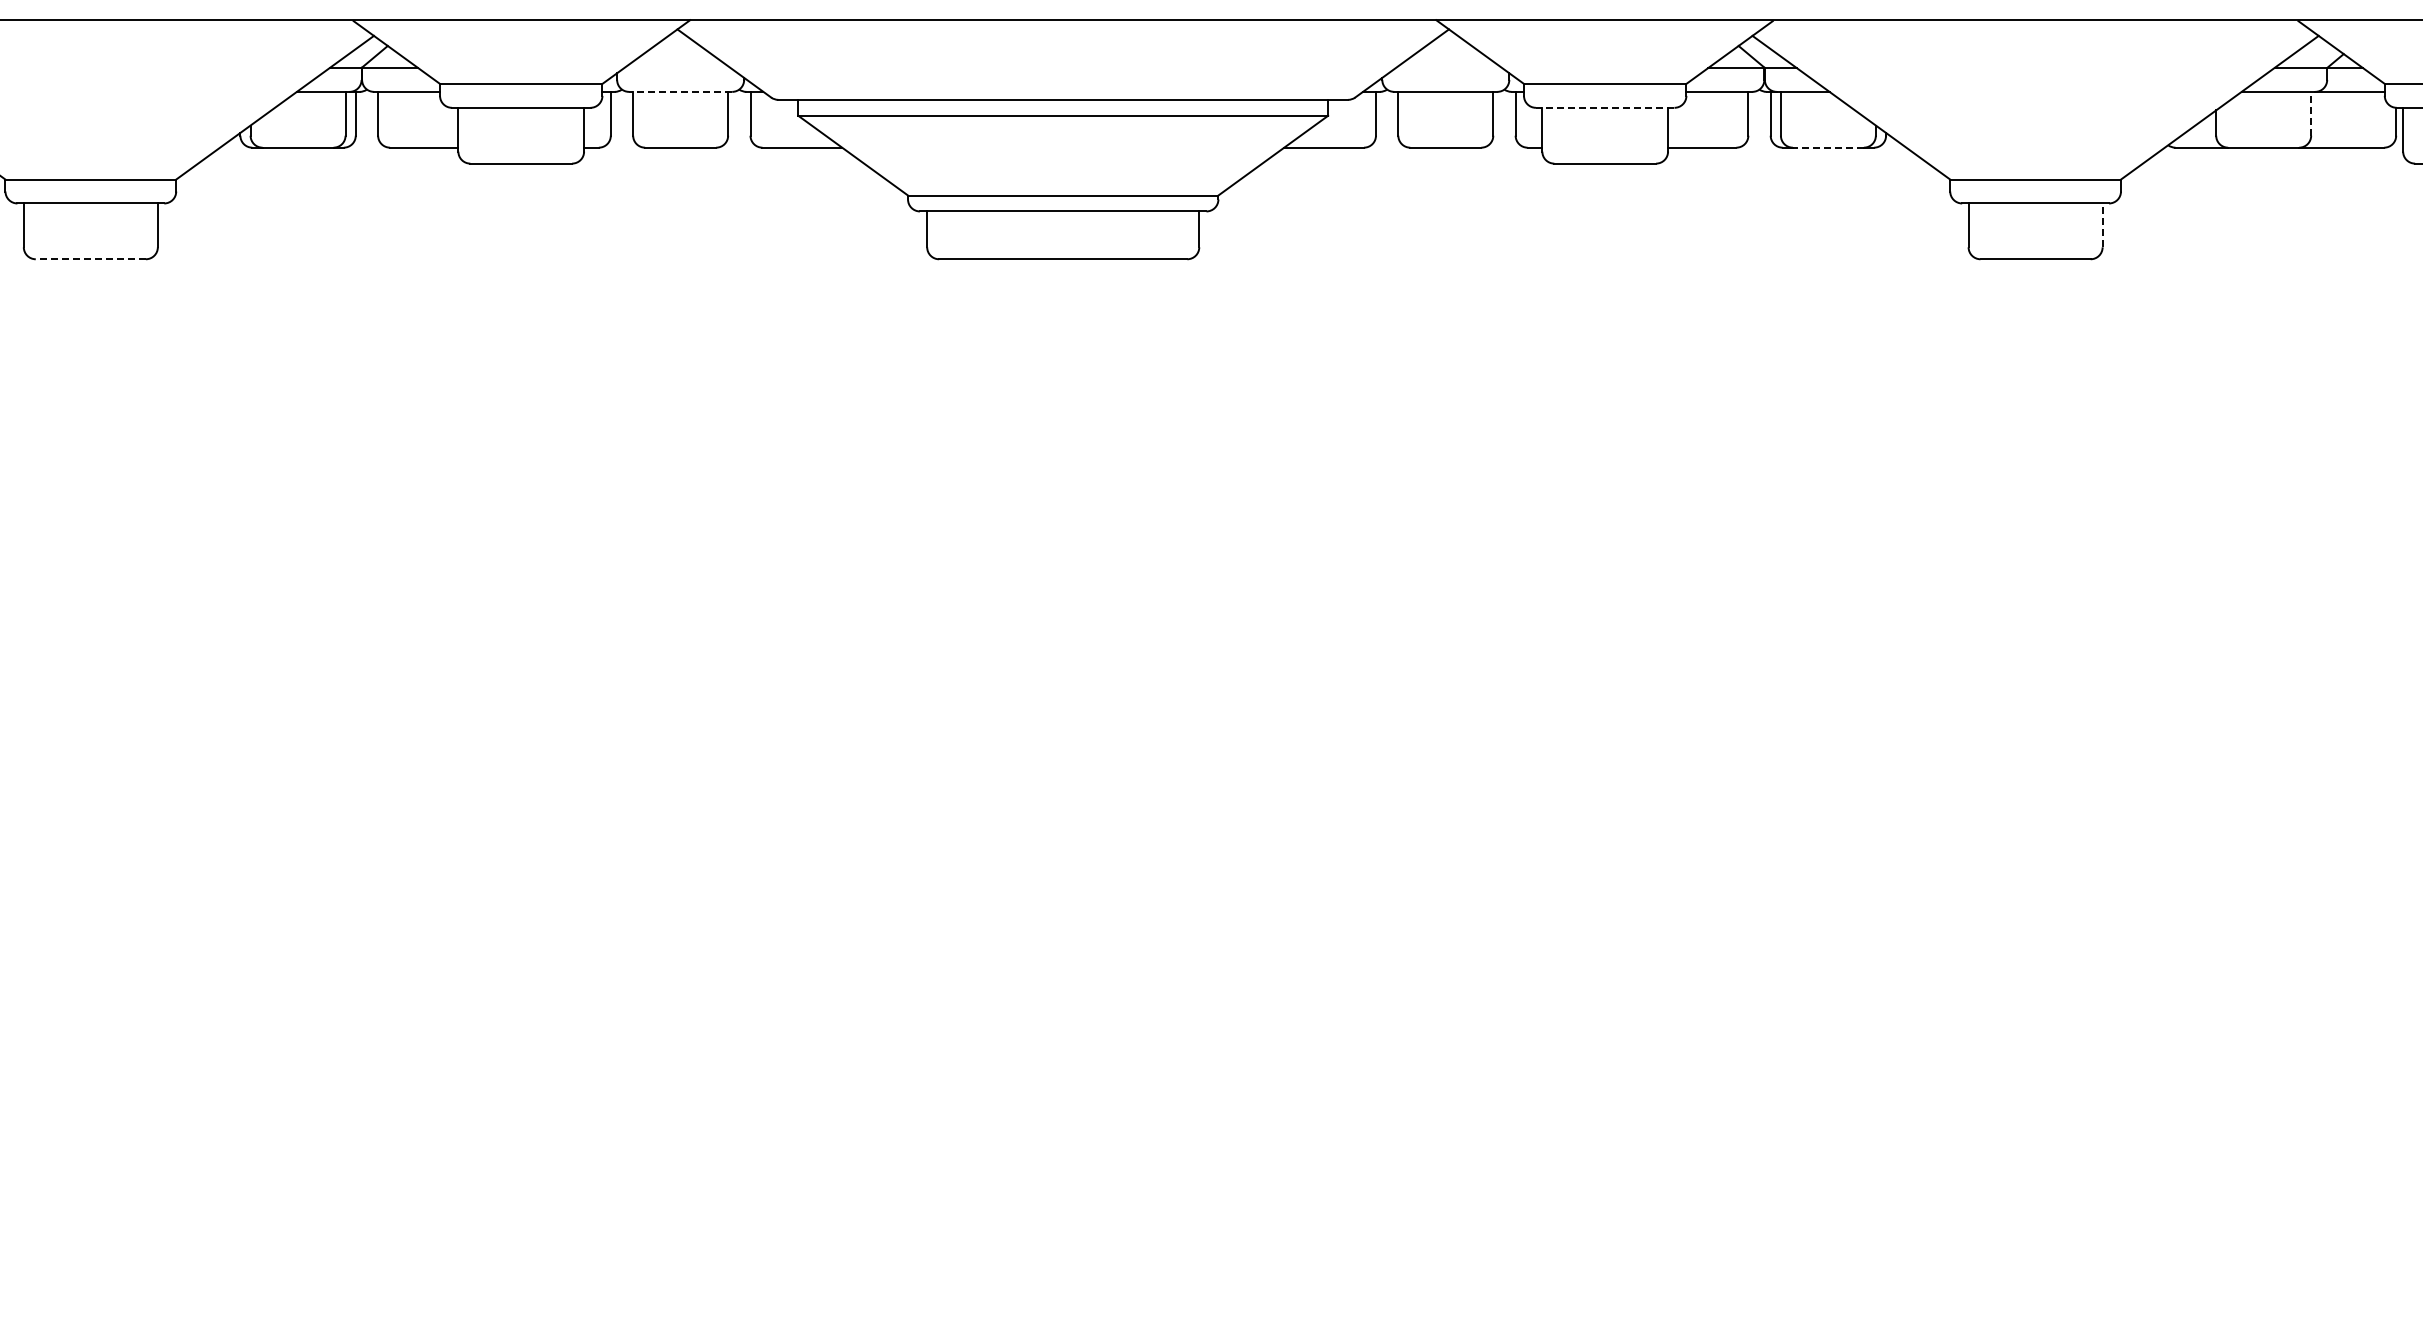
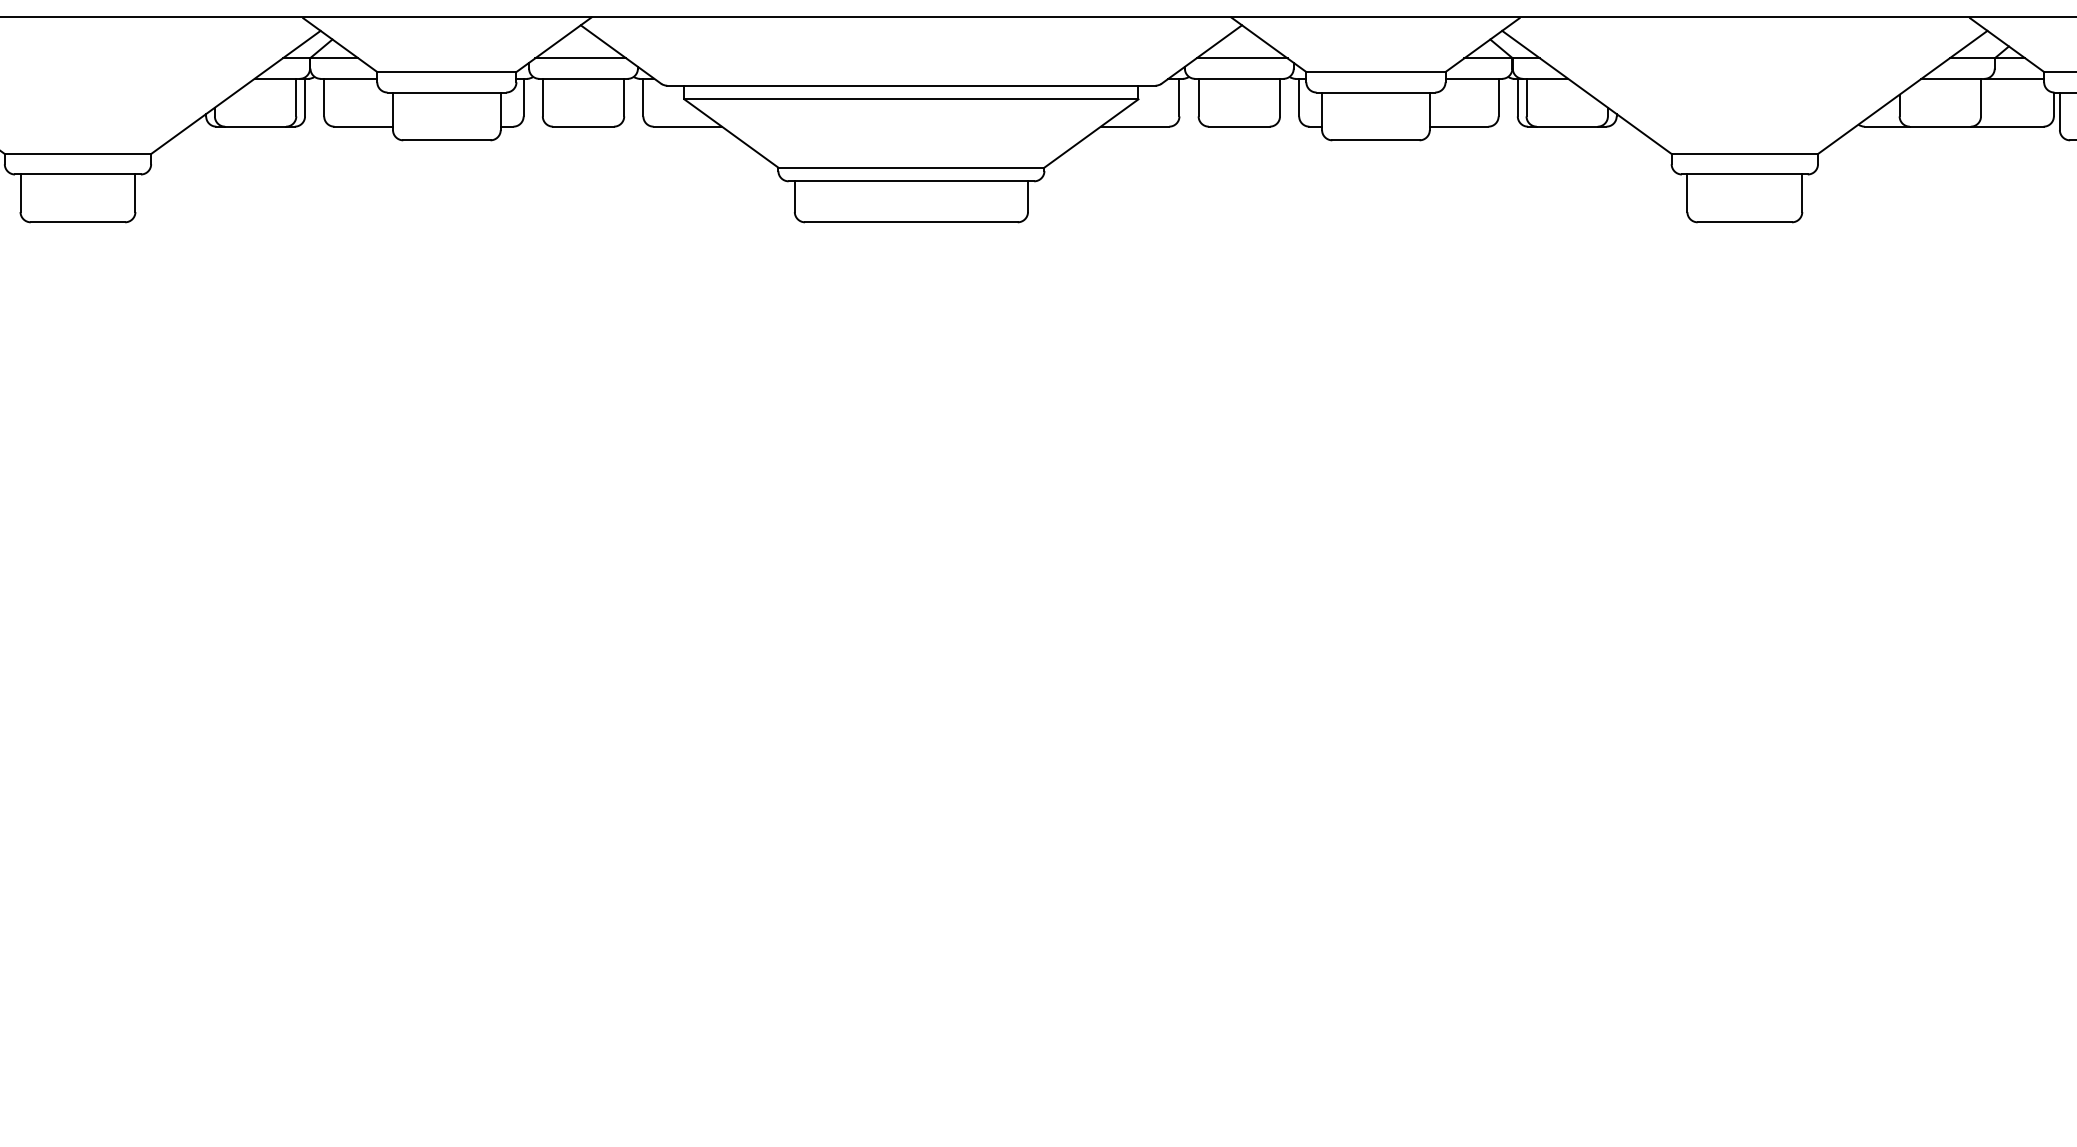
line: (677, 67) -> (580, 57), added
line: (1448, 67) -> (1241, 57), added
line: (680, 91) -> (583, 78), dashed -> solid
line: (1604, 107) -> (1375, 92), dashed -> solid
line: (2311, 113) -> (1981, 97), dashed -> solid
line: (1828, 147) -> (1567, 126), dashed -> solid
line: (2102, 225) -> (1802, 193), dashed -> solid
line: (90, 259) -> (77, 222), dashed -> solid

